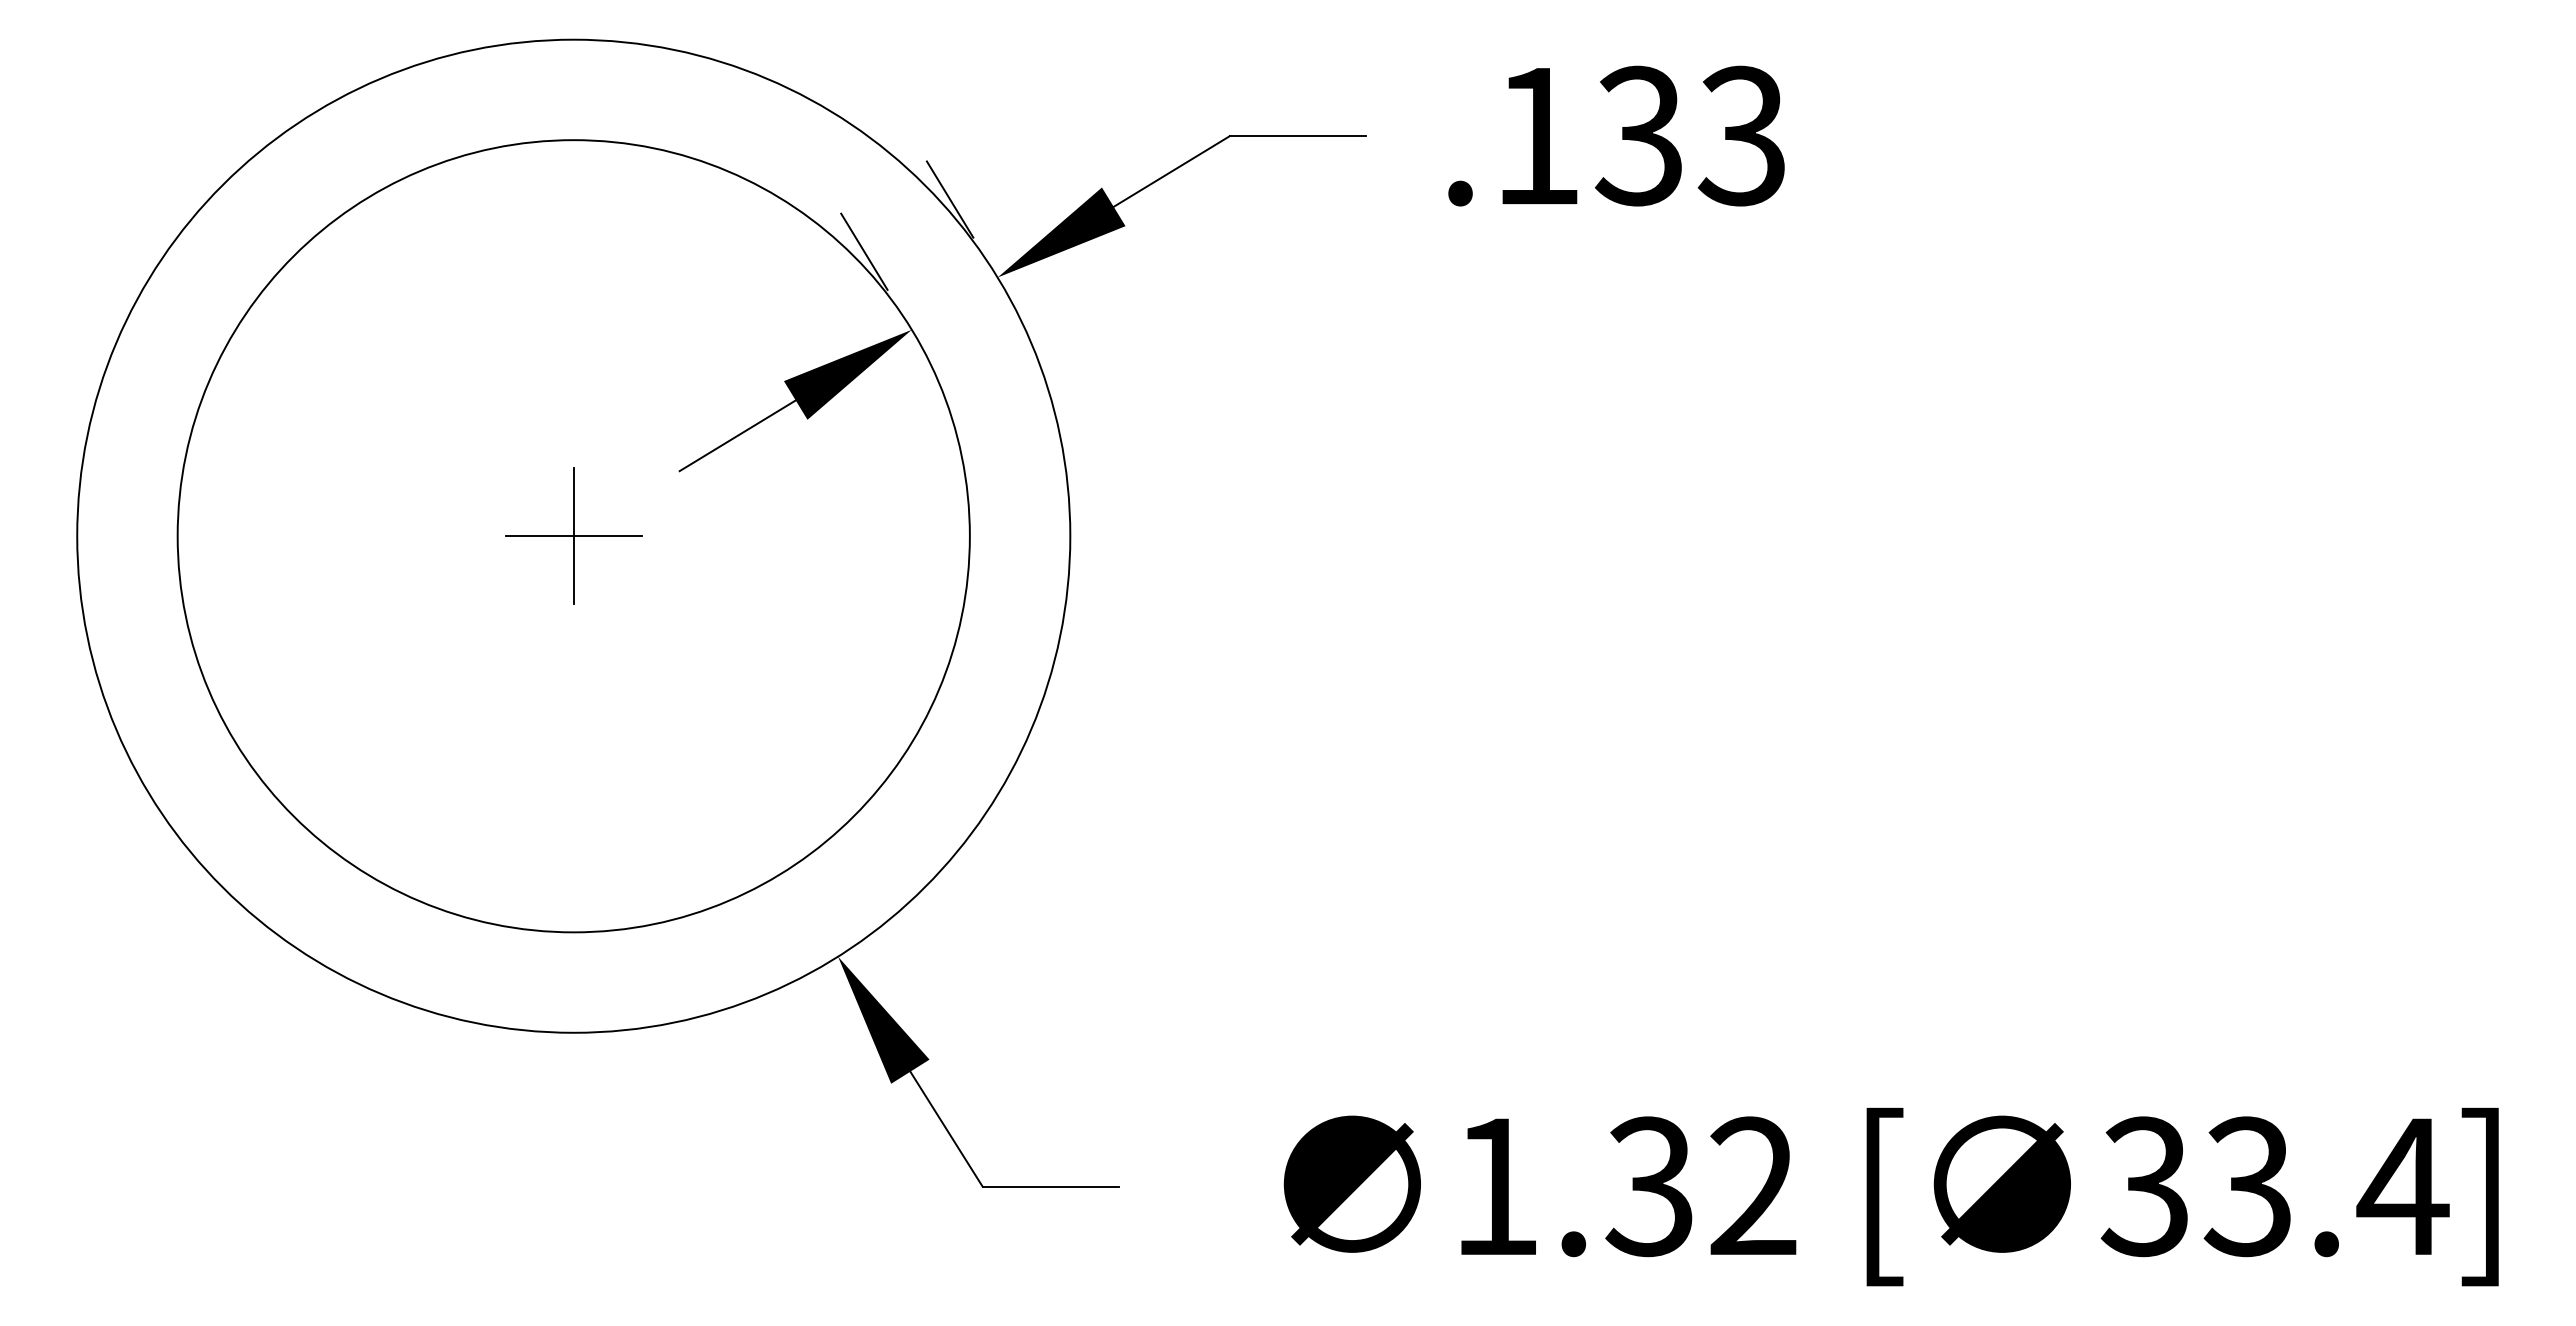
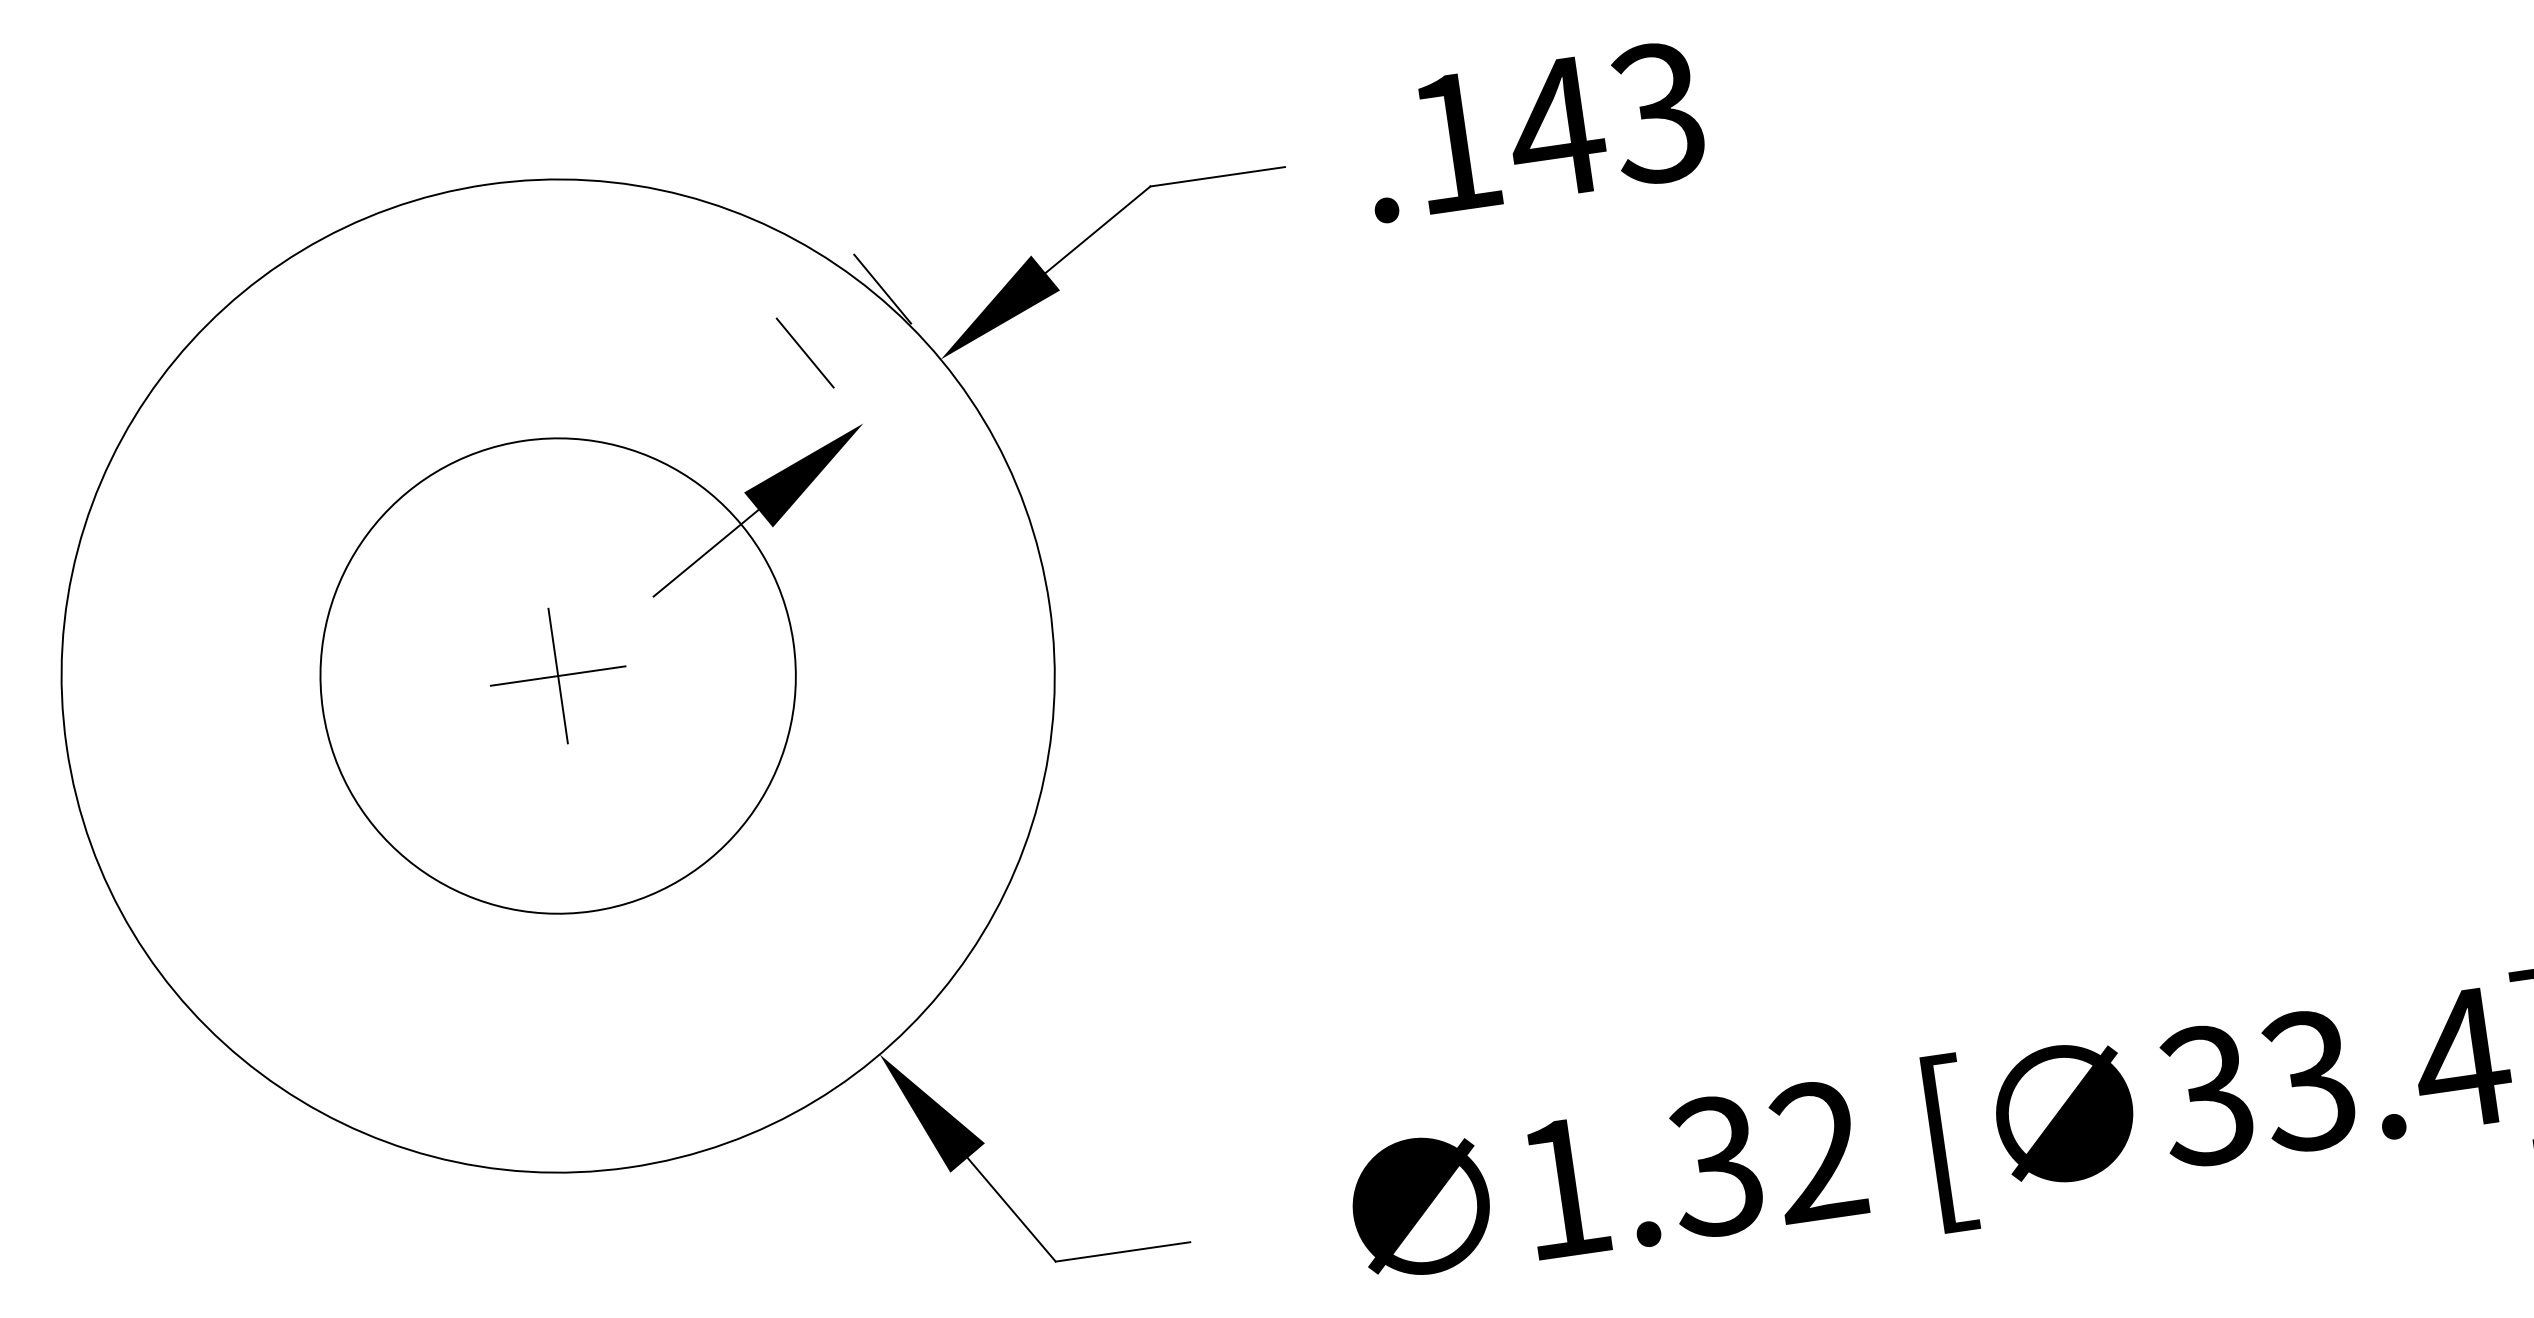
text: (1639, 135) -> (1555, 127), .133 -> .143
circle: (573, 536) -> (557, 676), size x0.6

